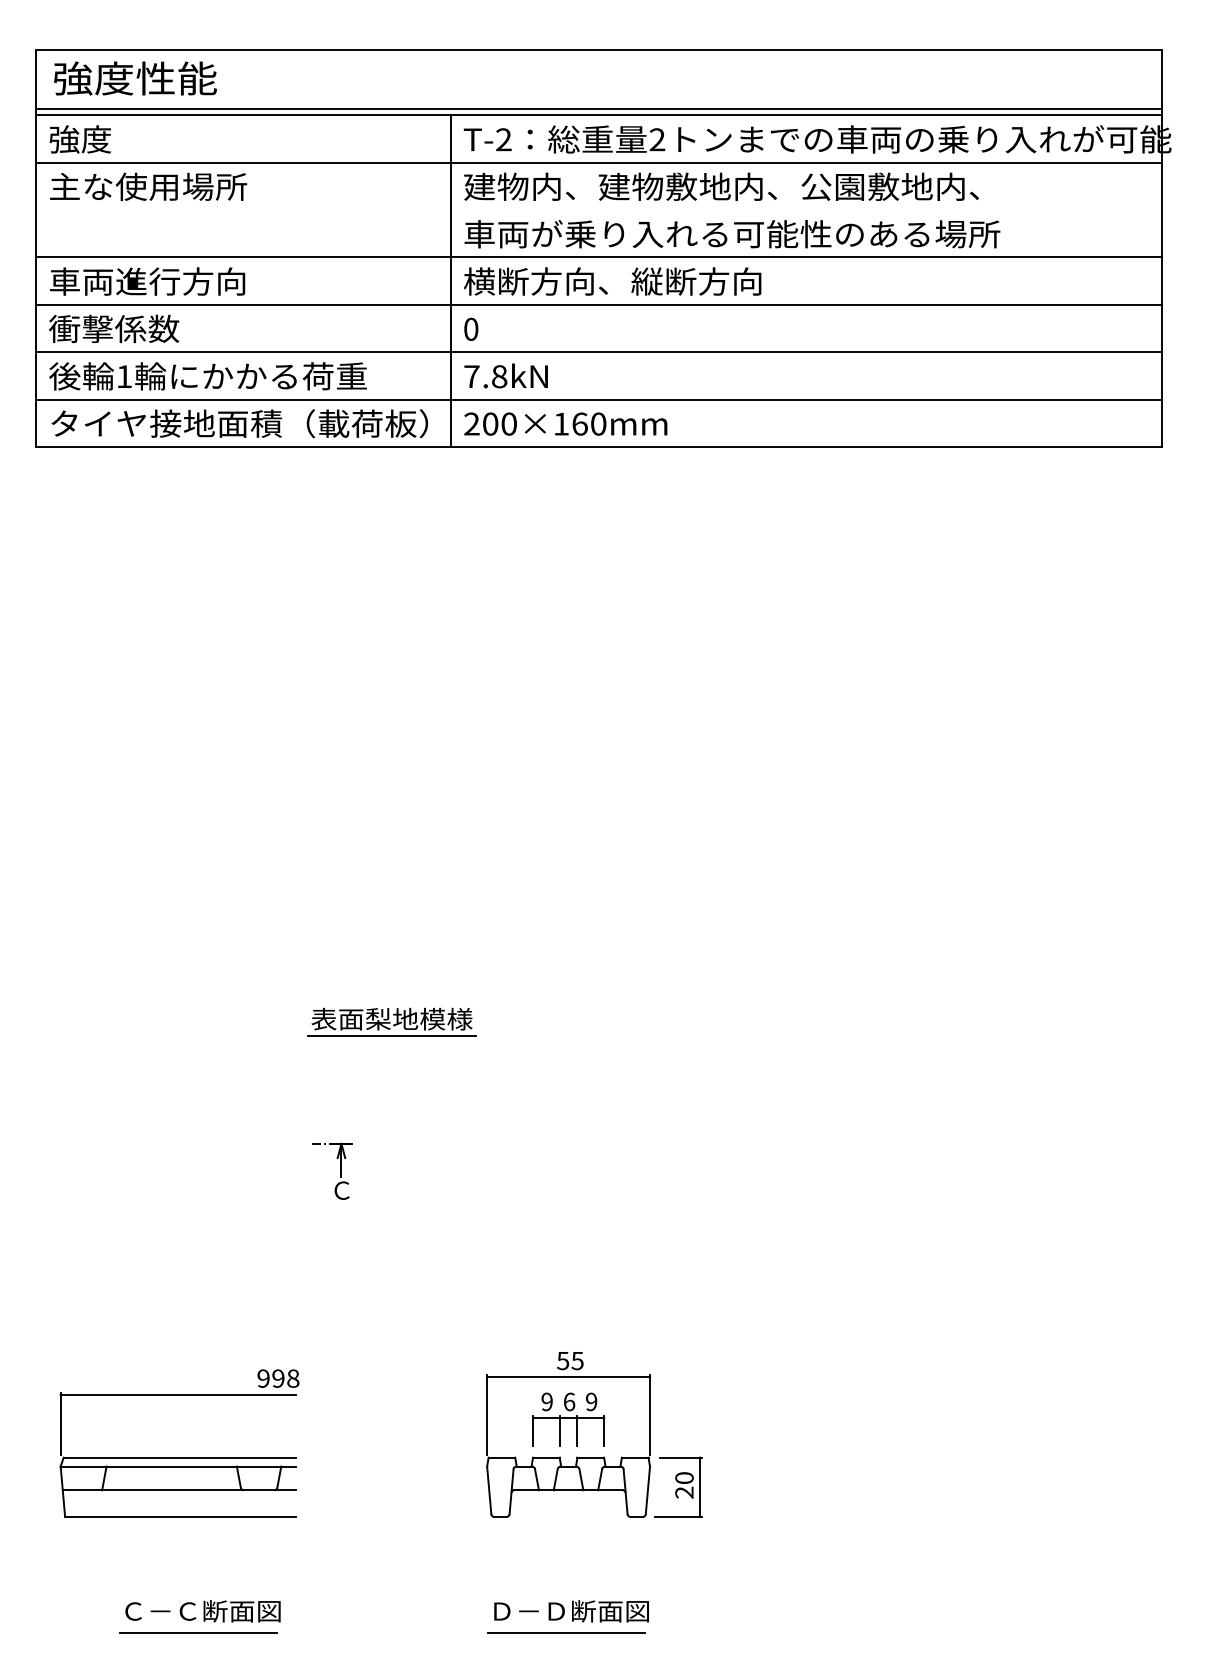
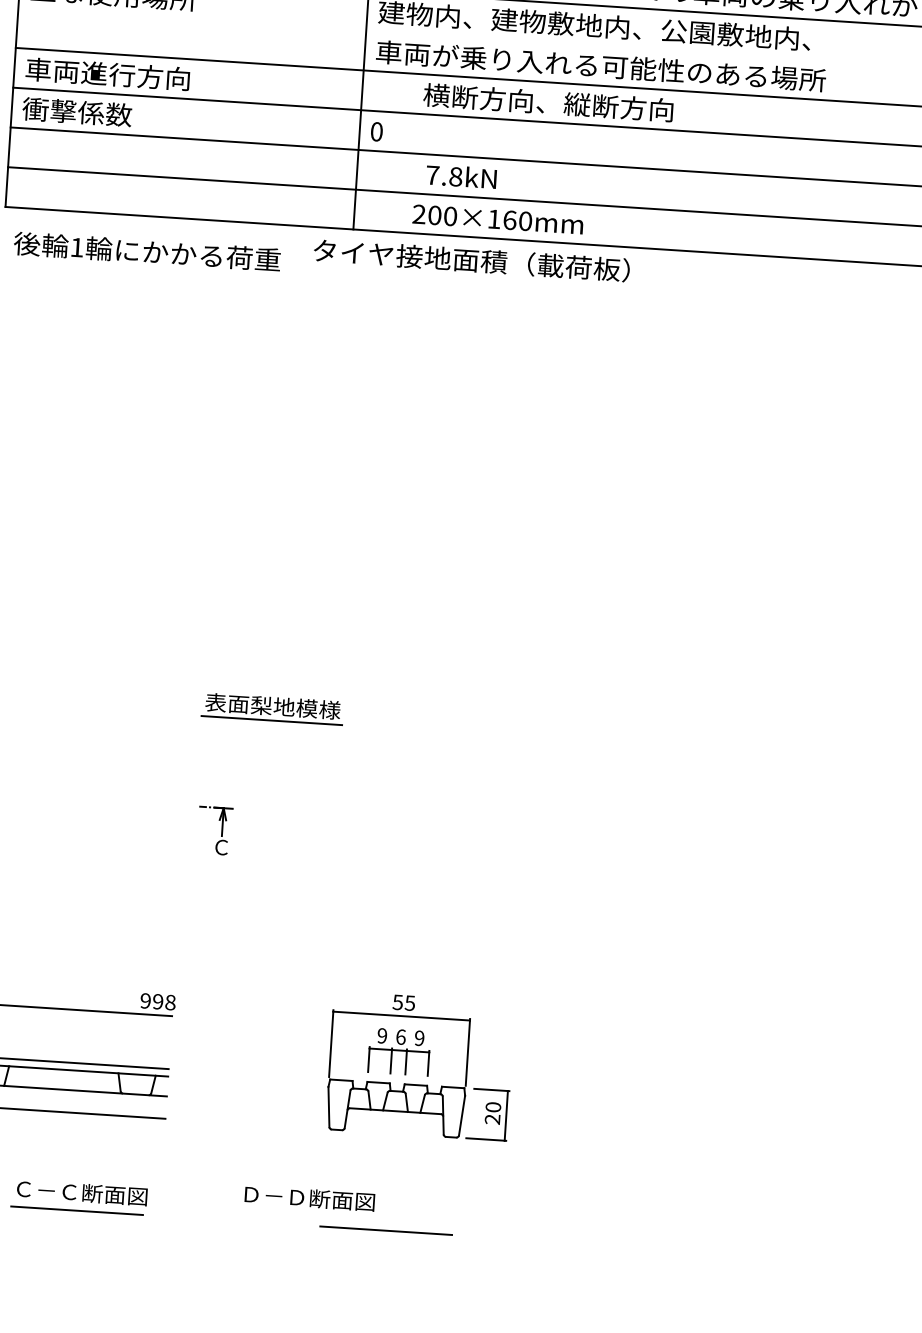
text: (612, 281) -> (548, 102), moved
text: (505, 375) -> (460, 176), moved
text: (207, 376) -> (146, 251), moved
text: (239, 423) -> (471, 260), moved
text: (565, 423) -> (497, 219), moved
text: (571, 1611) -> (309, 1198), moved

